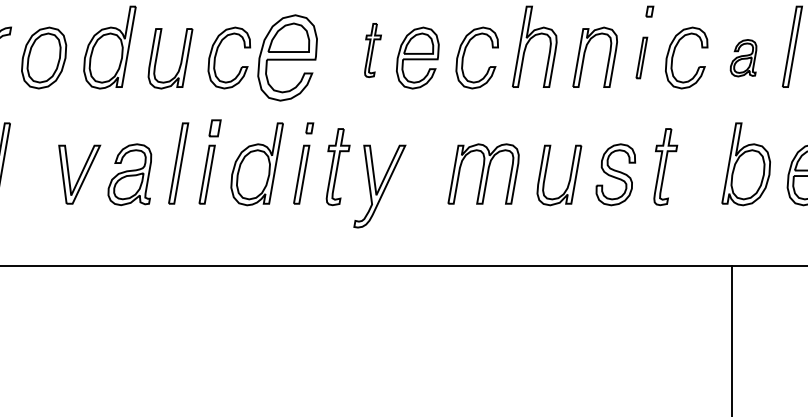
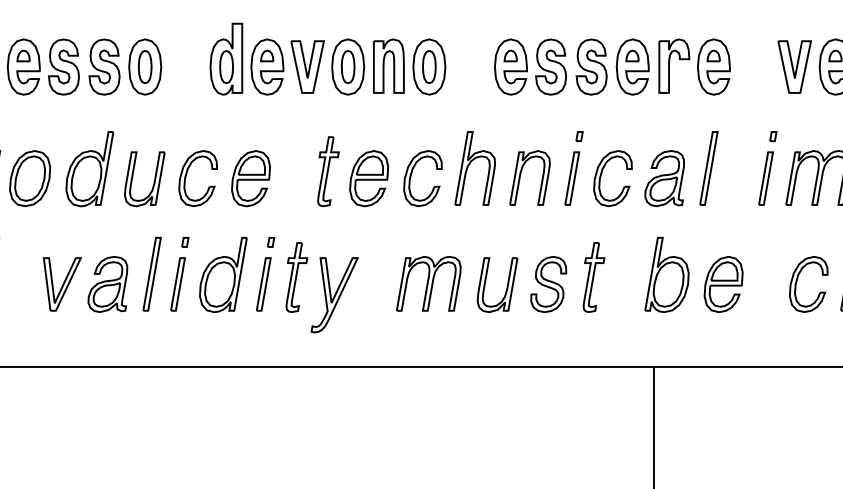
part: (373, 50) -> (328, 171), size x1.43
part: (287, 57) -> (250, 178), size x0.71
part: (642, 57) -> (572, 178), size x1.43
part: (743, 57) -> (664, 178), size x1.67
part: (215, 128) -> (185, 242), size x0.62

